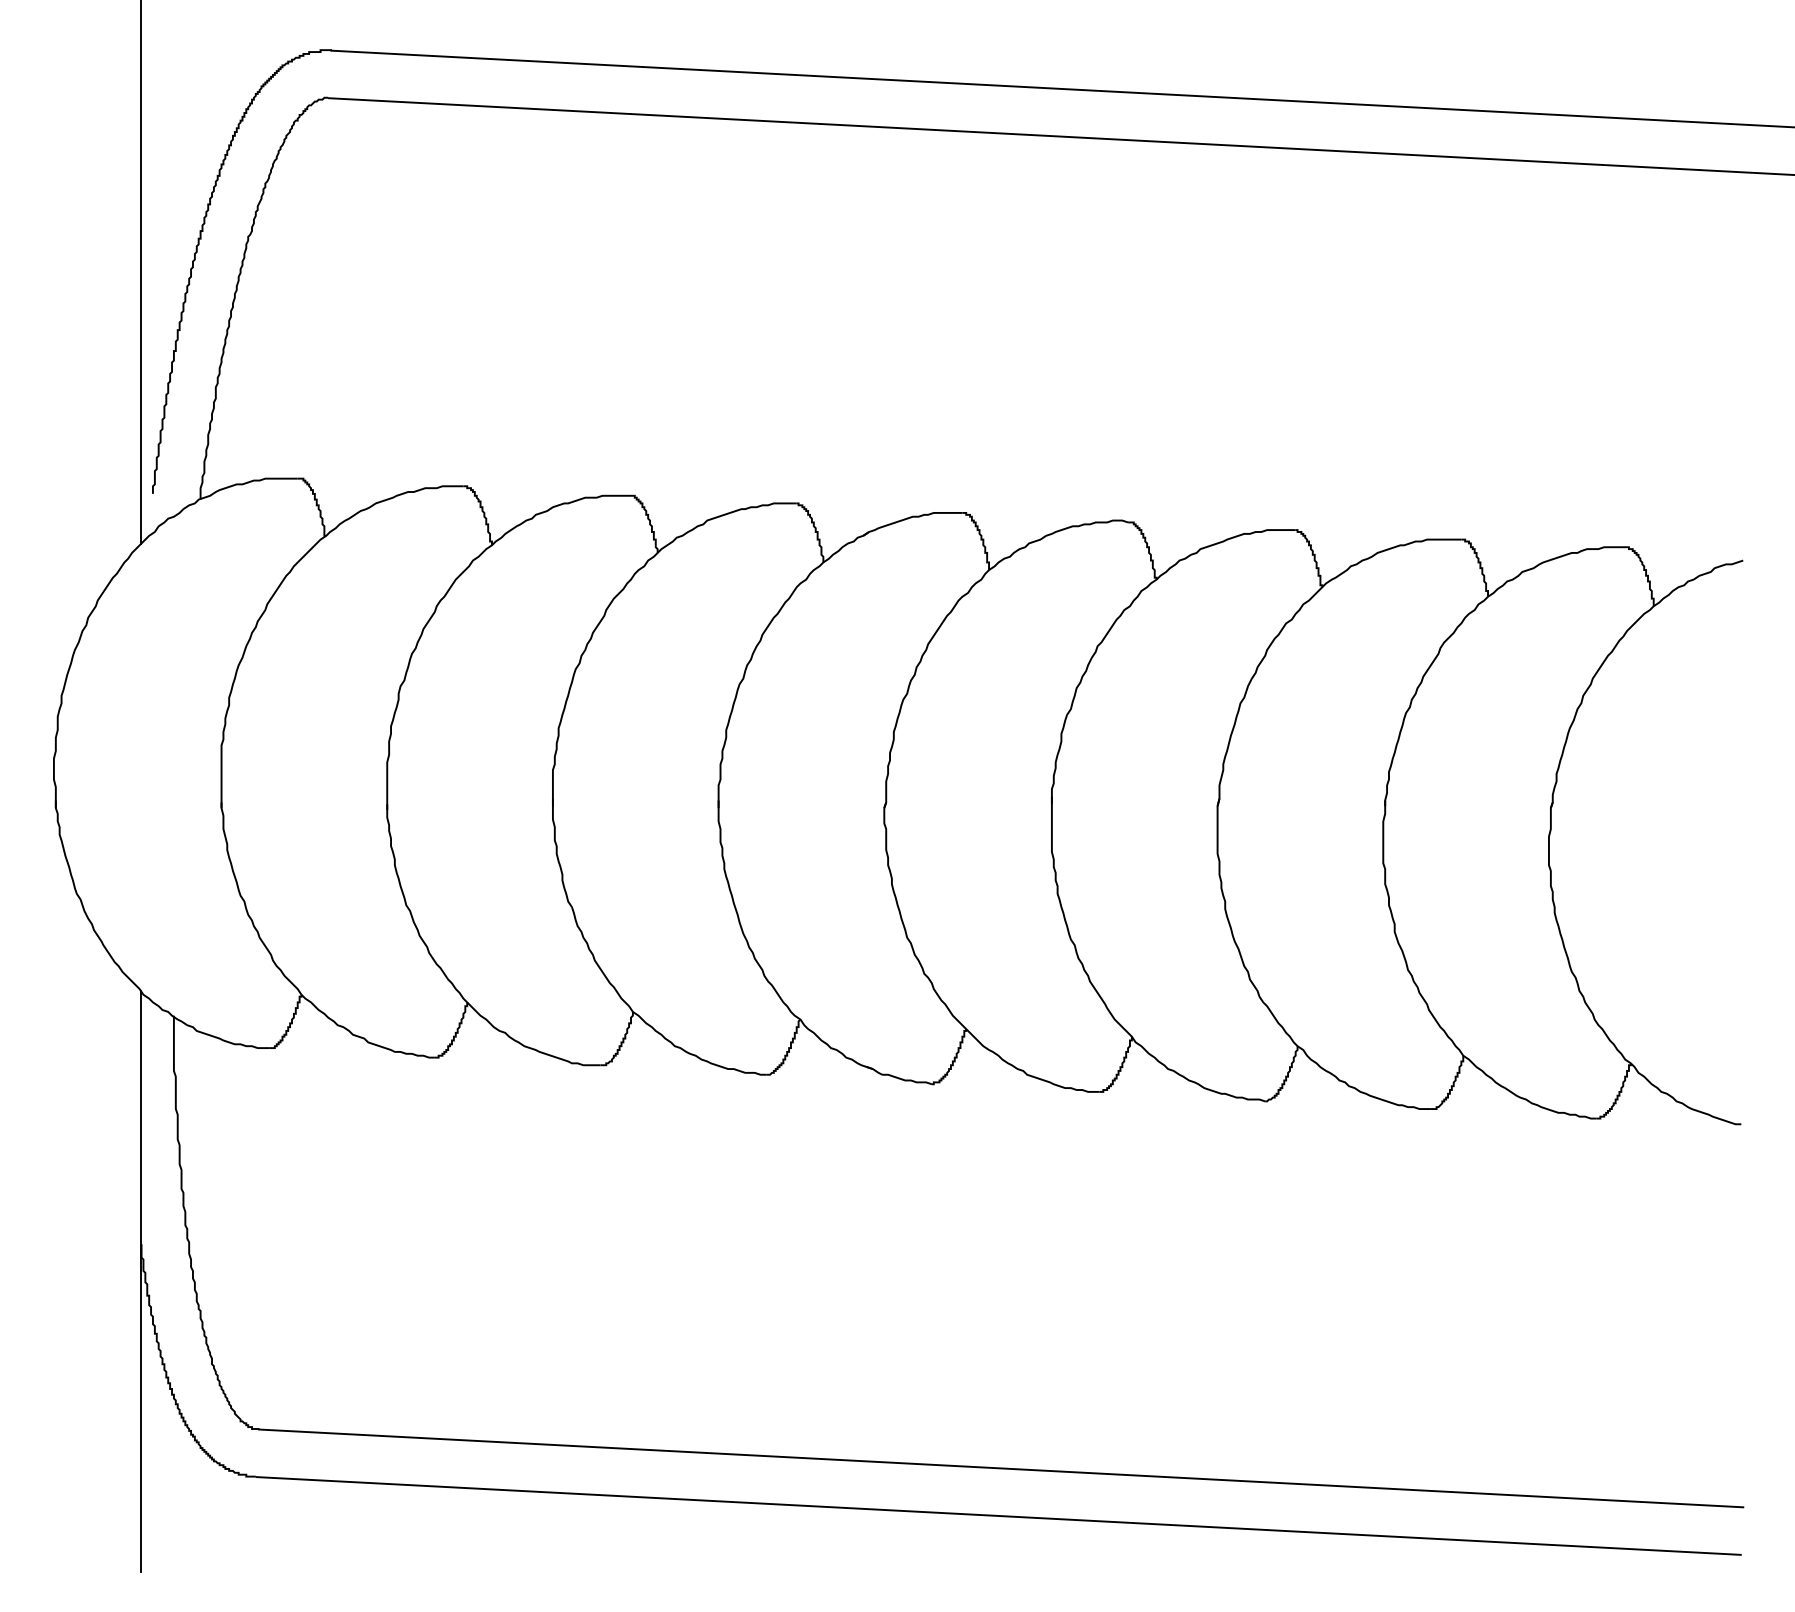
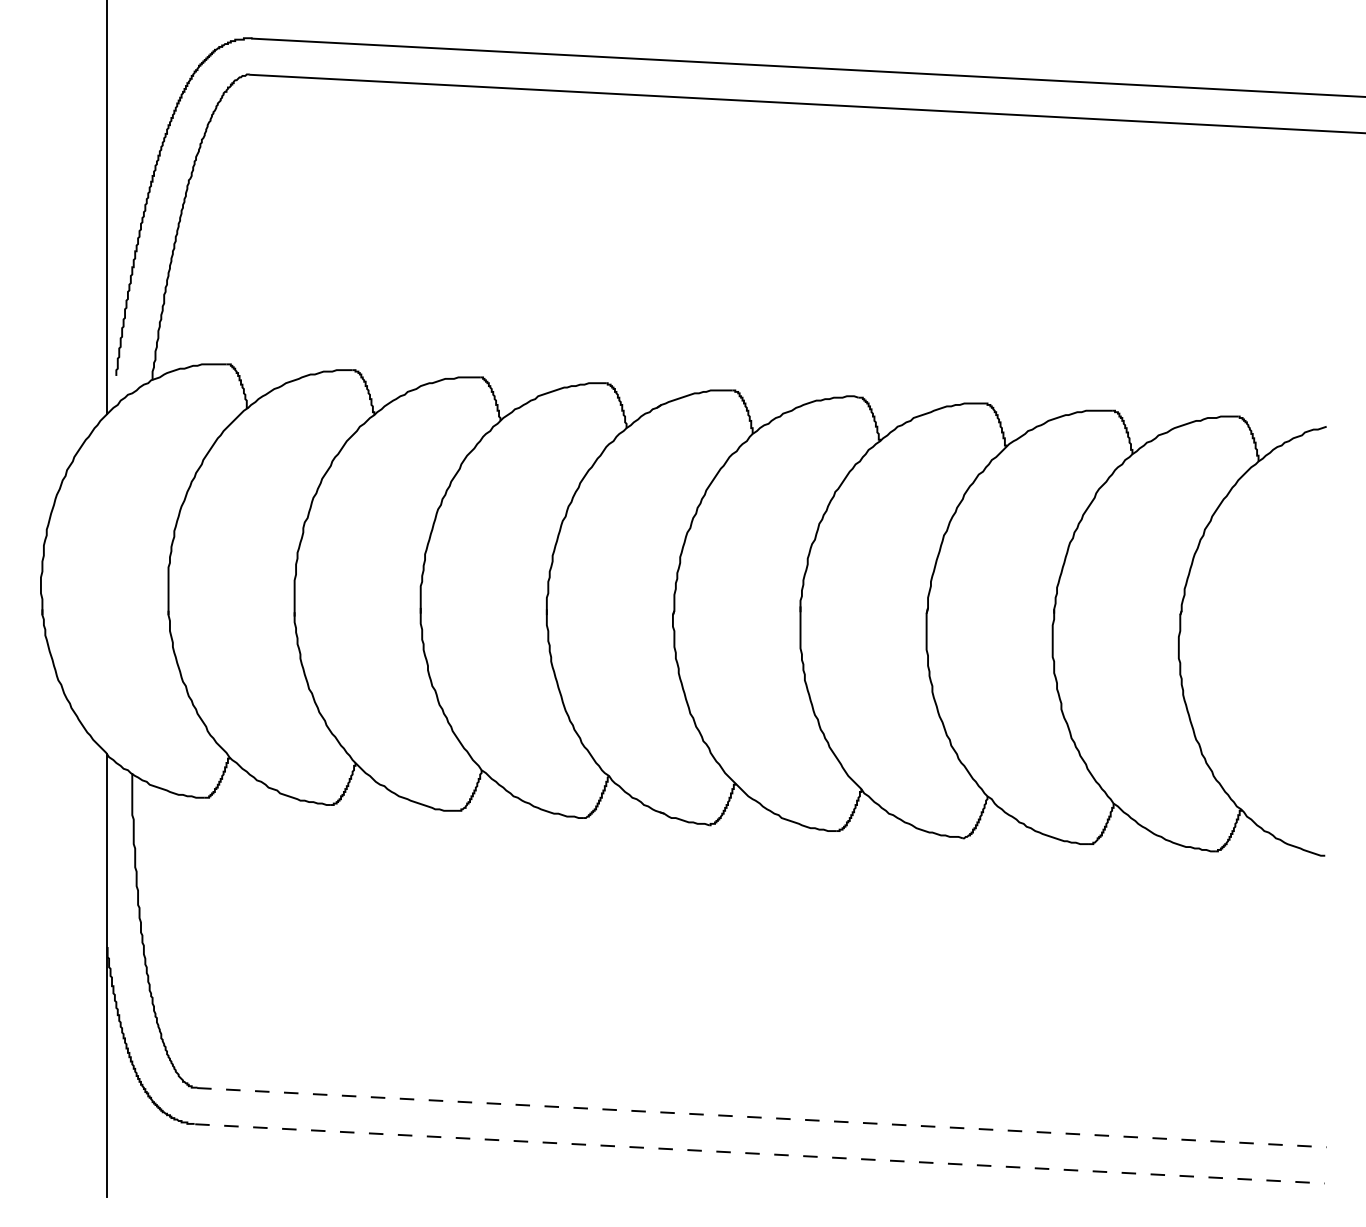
line: (1000, 1468) -> (761, 1117), solid -> dashed
line: (999, 1515) -> (760, 1153), solid -> dashed

